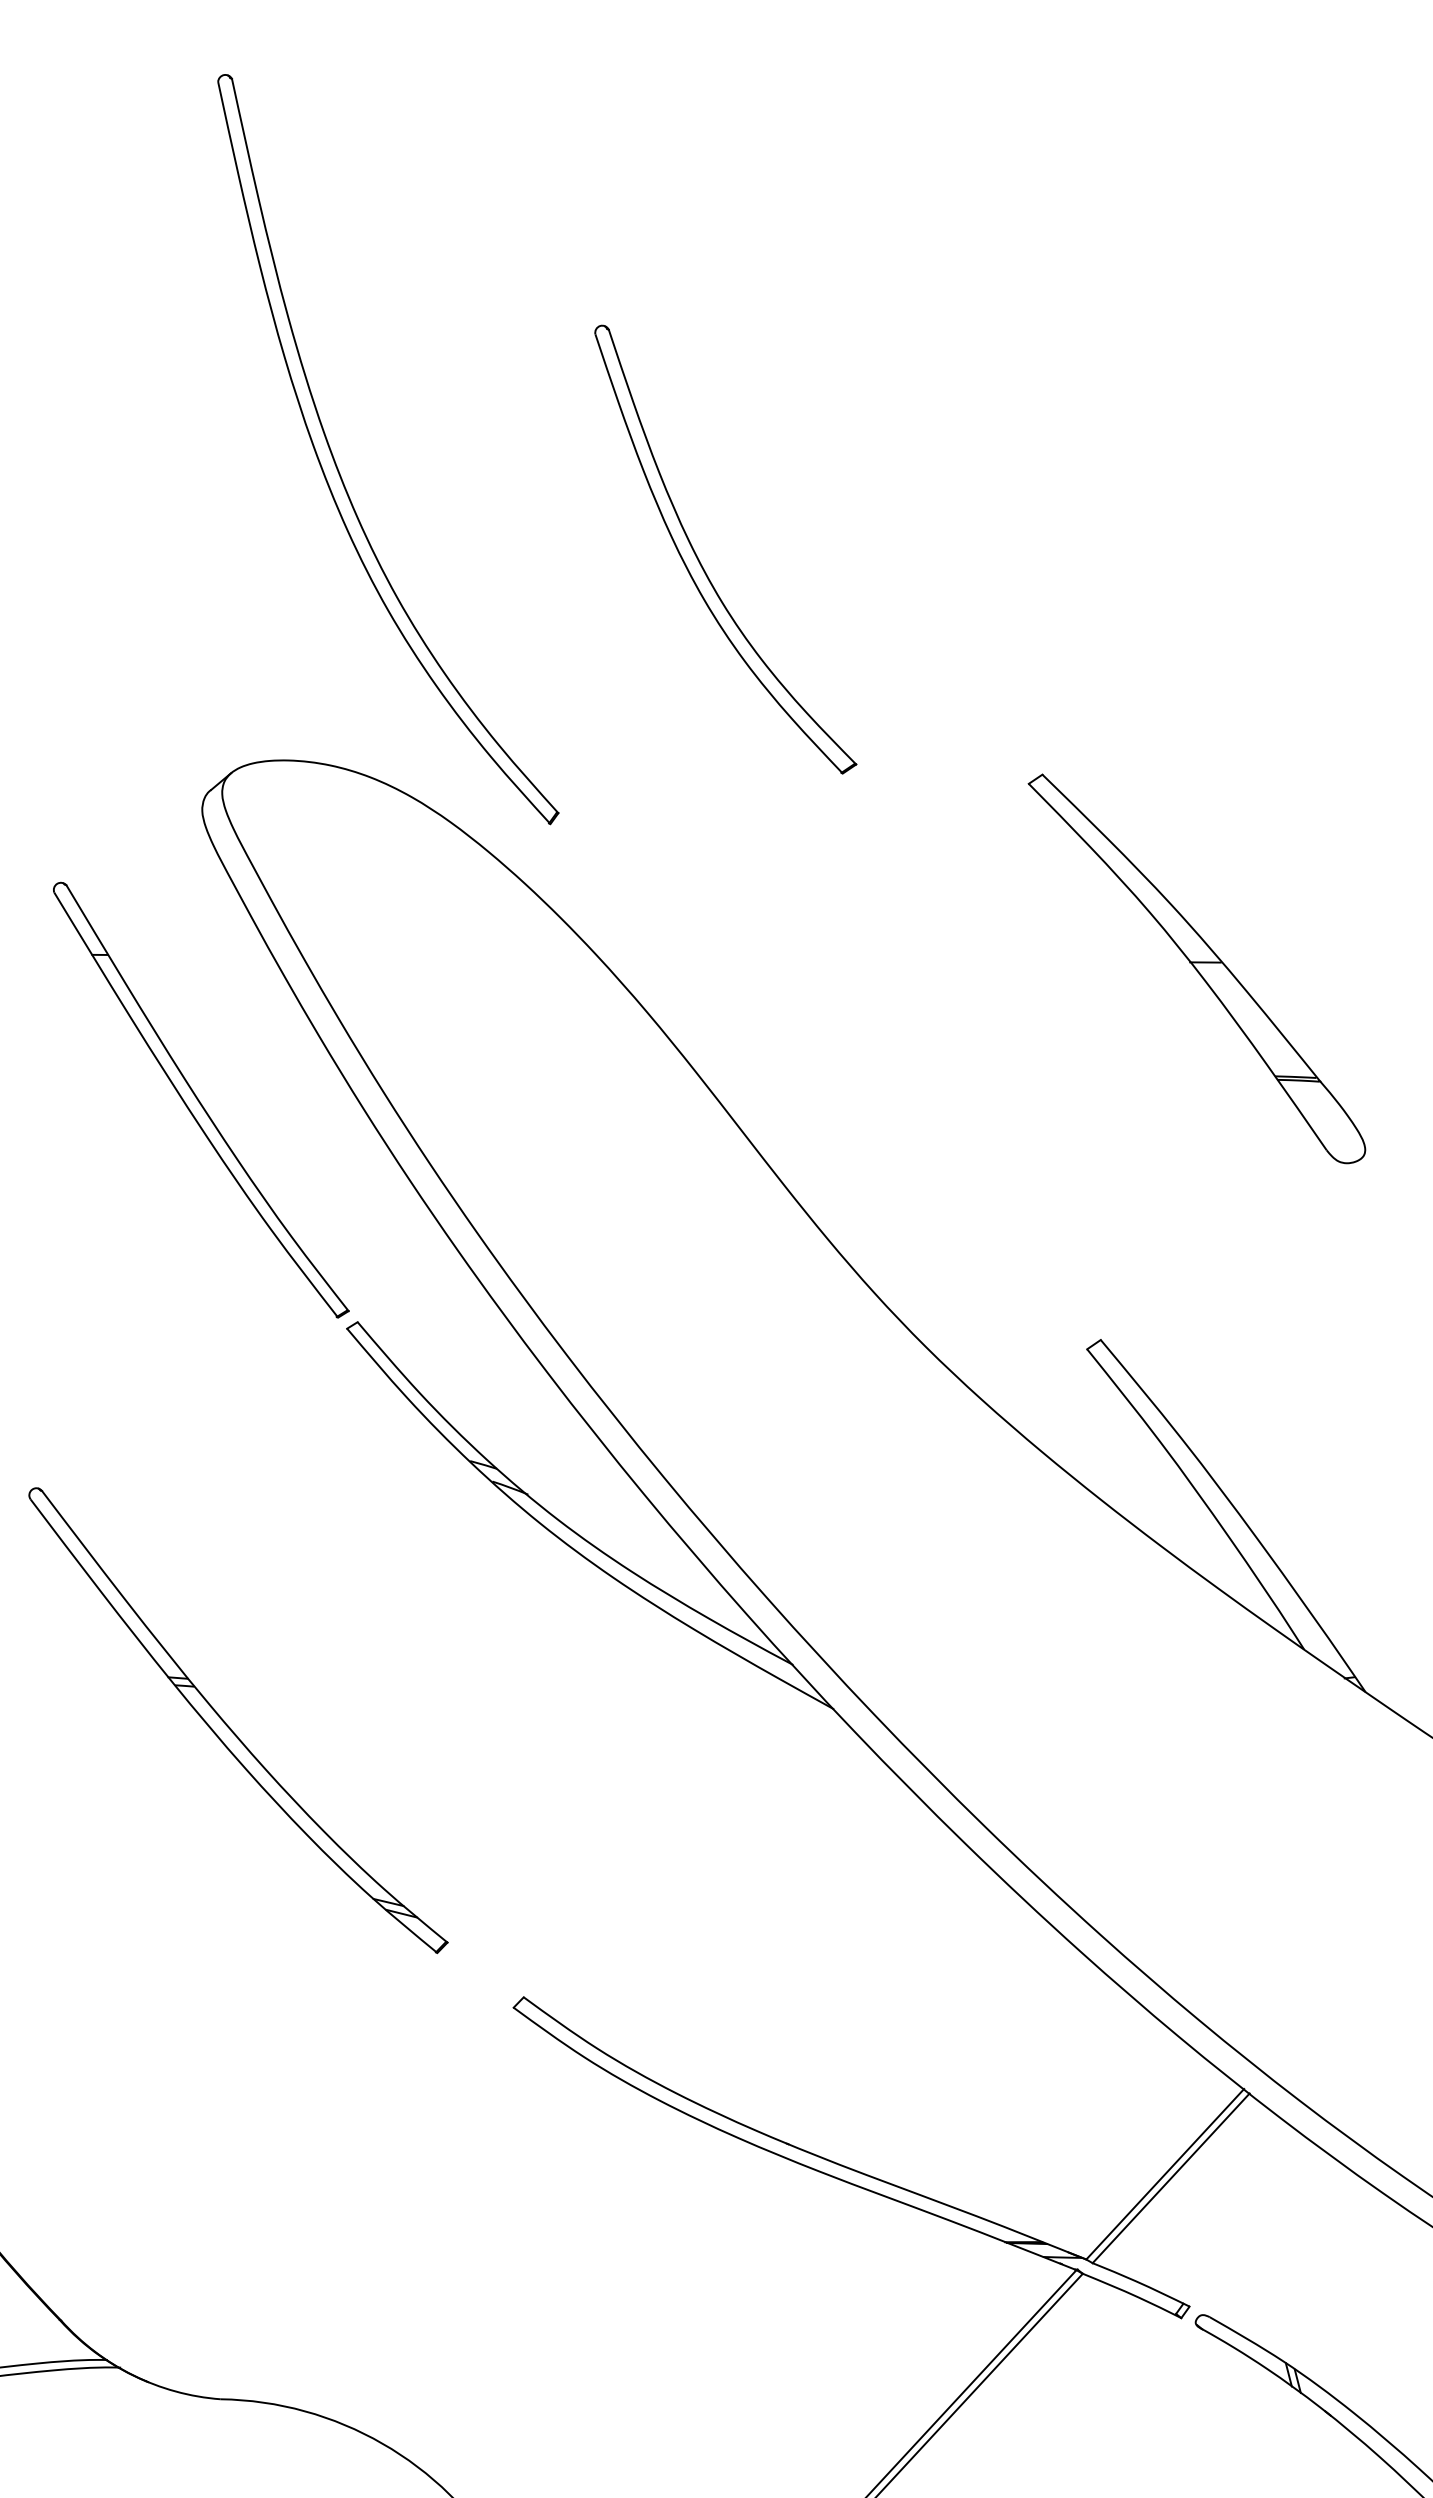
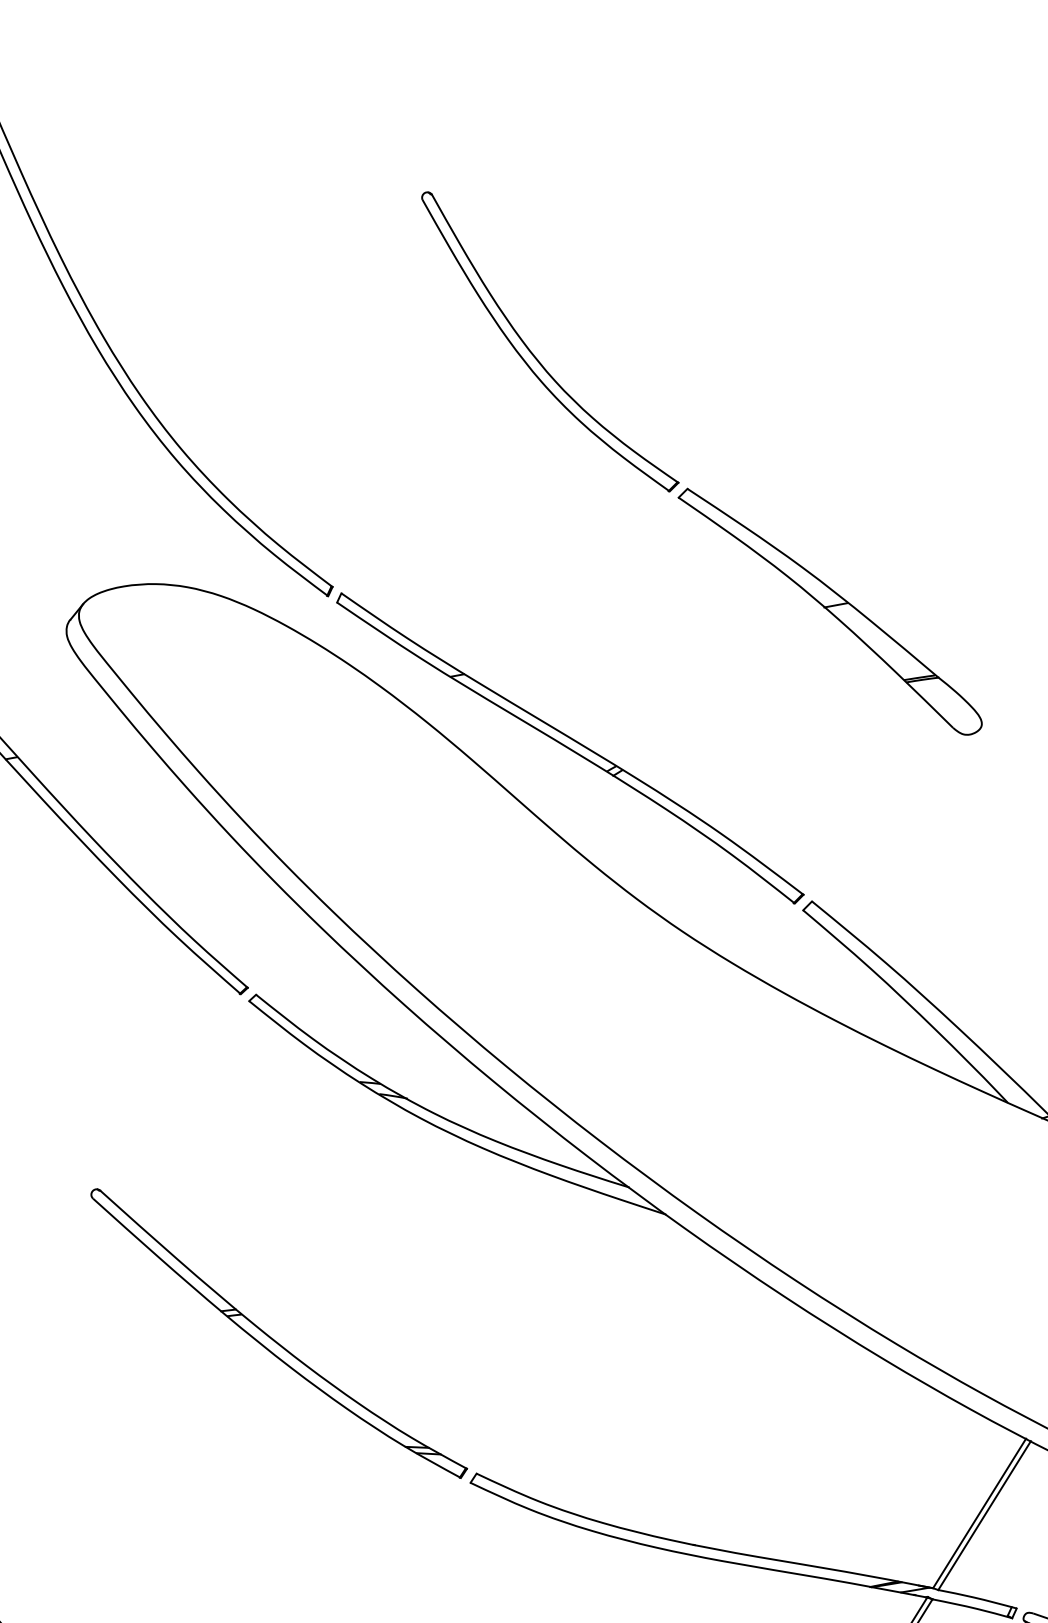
part: (700, 561) -> (533, 353), moved
part: (825, 1080) -> (569, 747), added
part: (230, 1727) -> (274, 1339), moved

